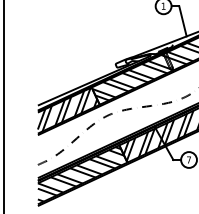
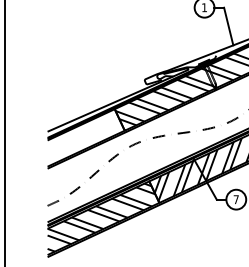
hatch: (67, 109) -> (84, 136), removed

